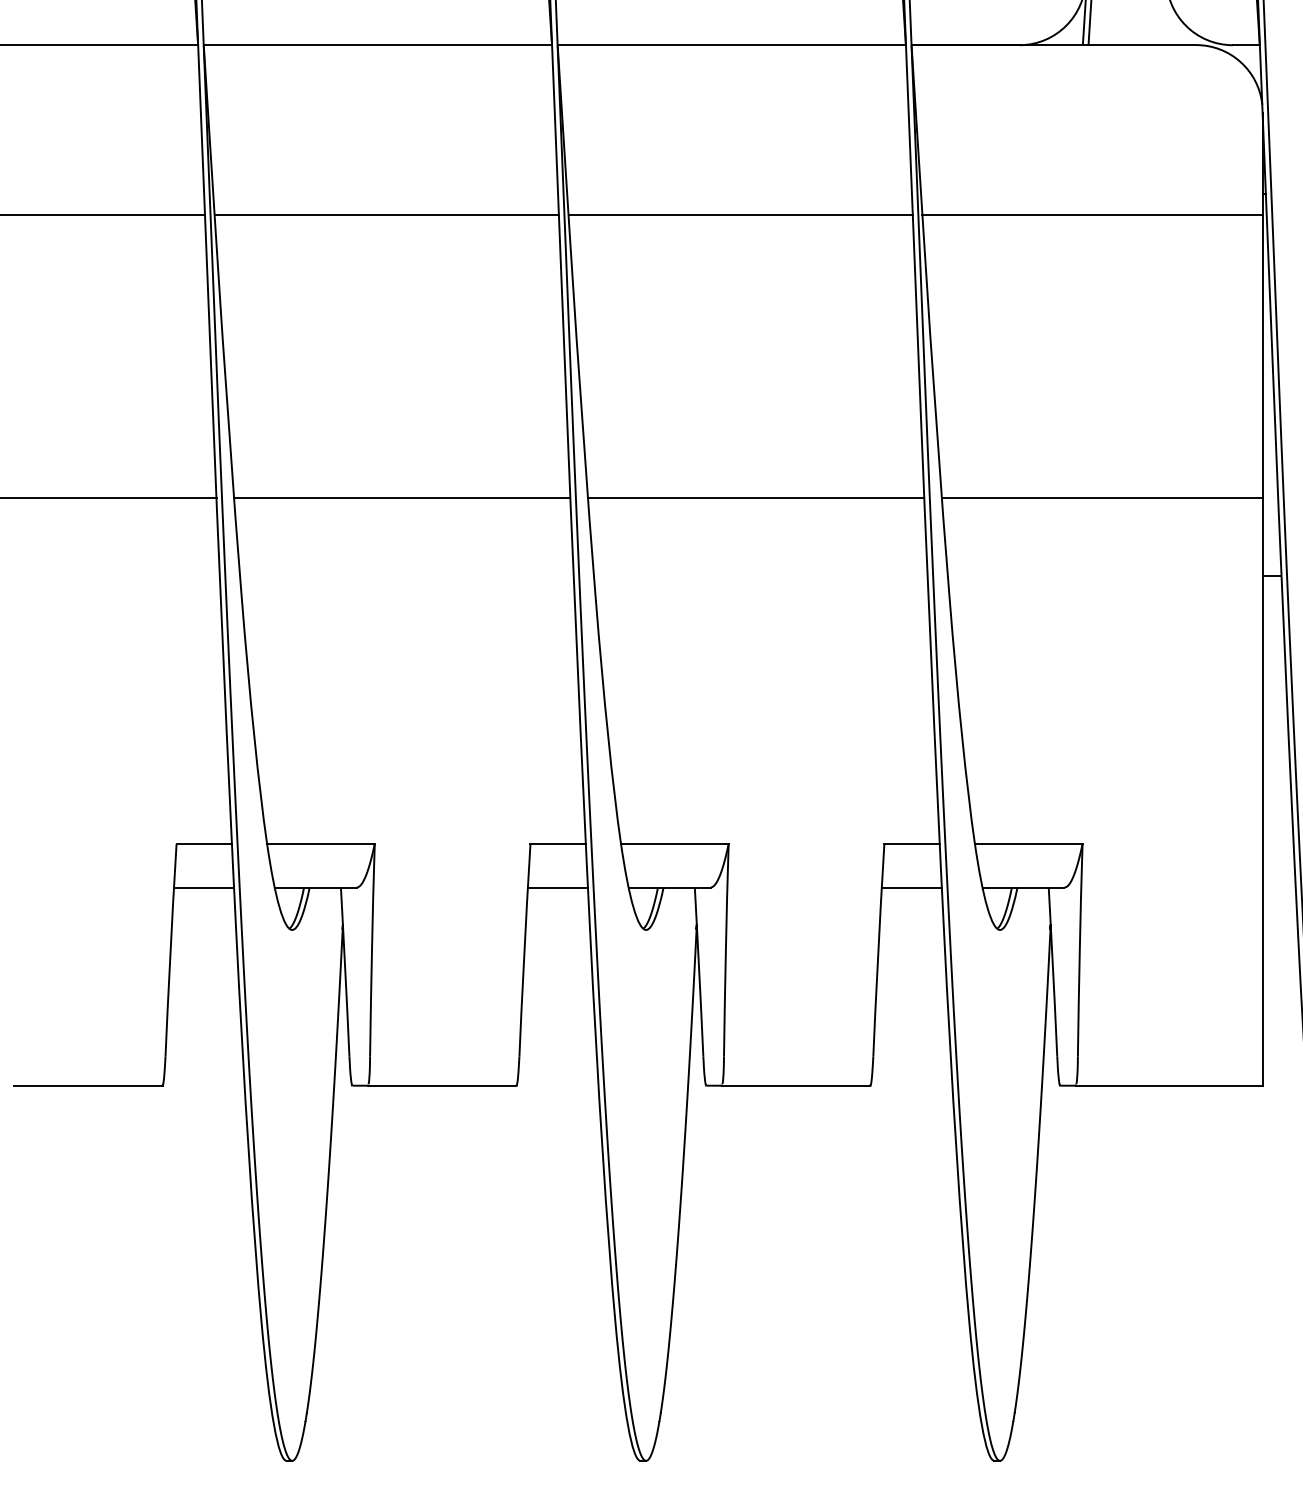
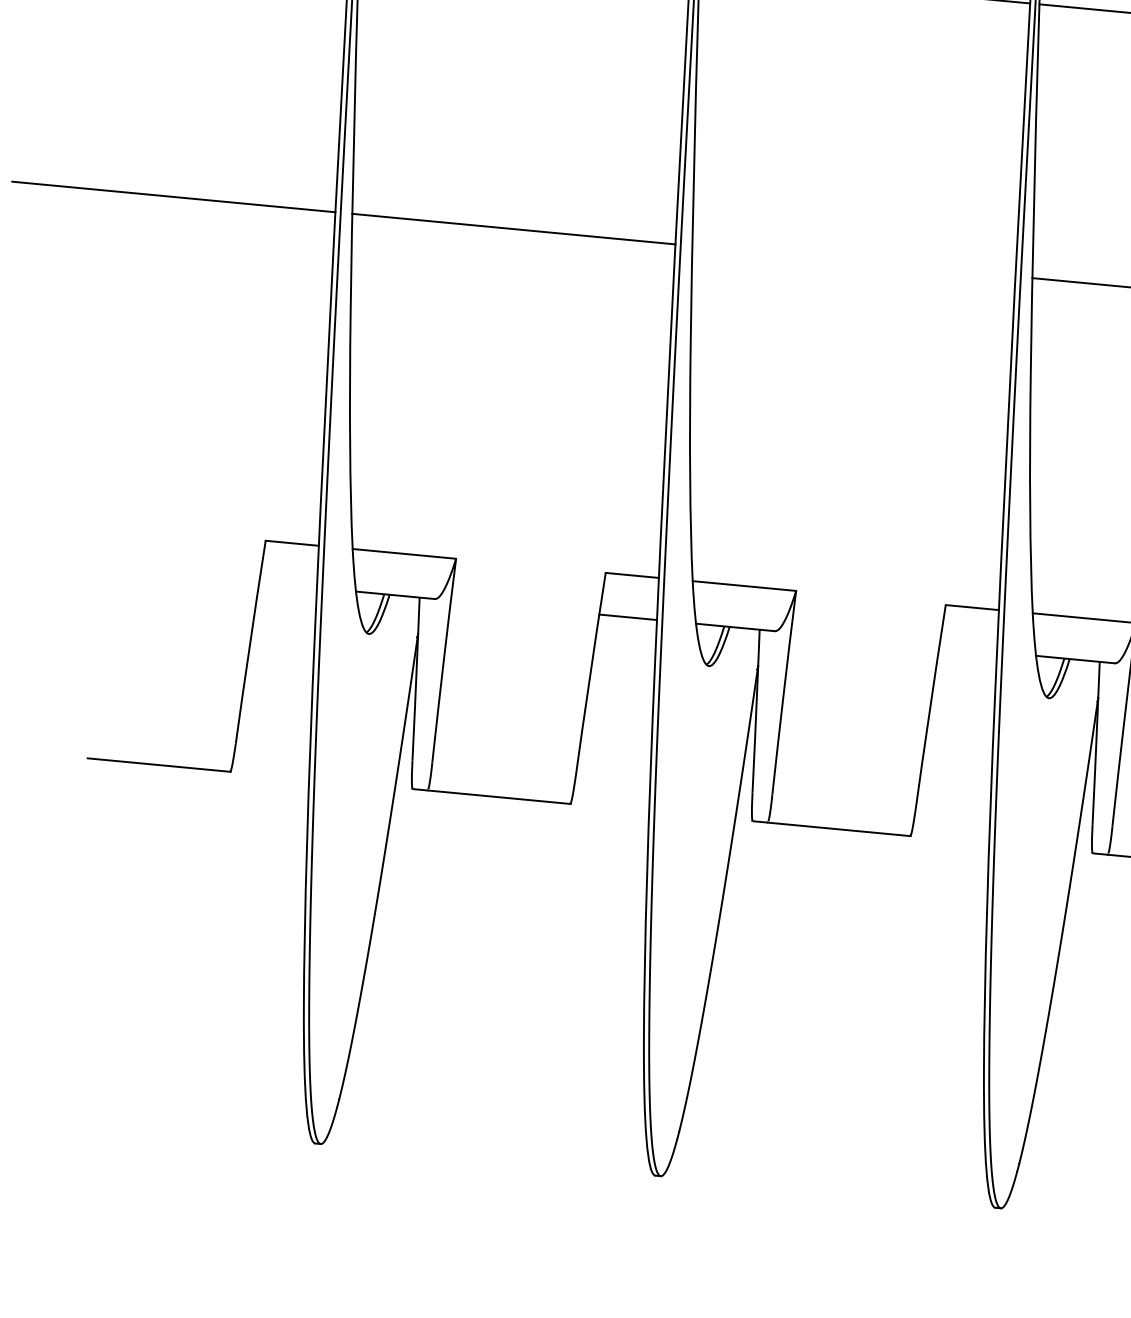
line: (755, 498) -> (853, 261), removed
line: (204, 887) -> (288, 585), removed
line: (911, 887) -> (967, 649), removed

